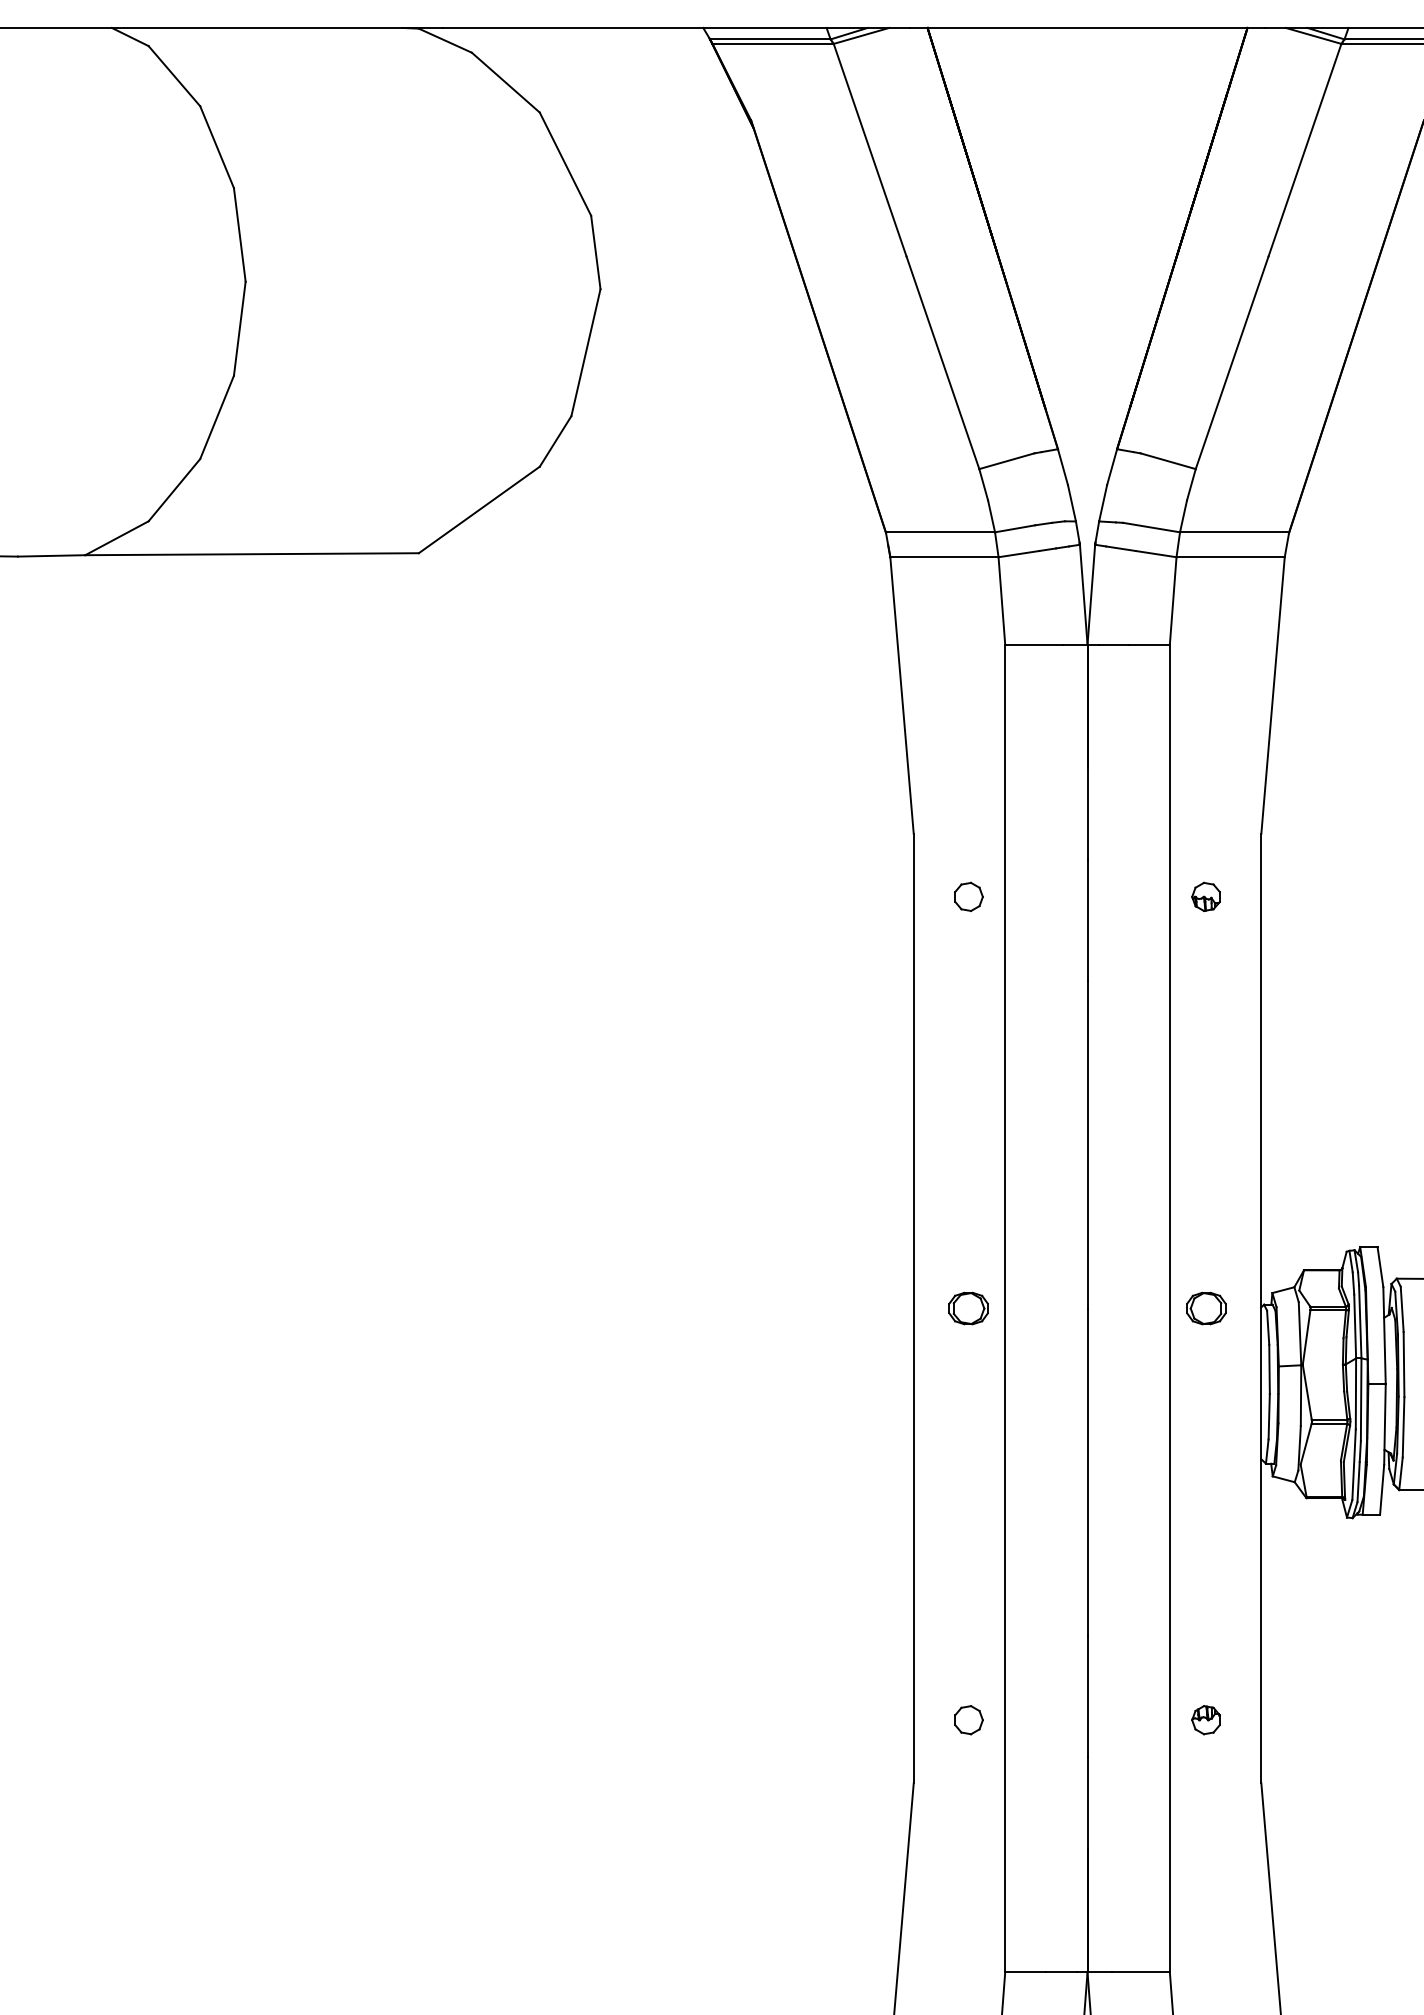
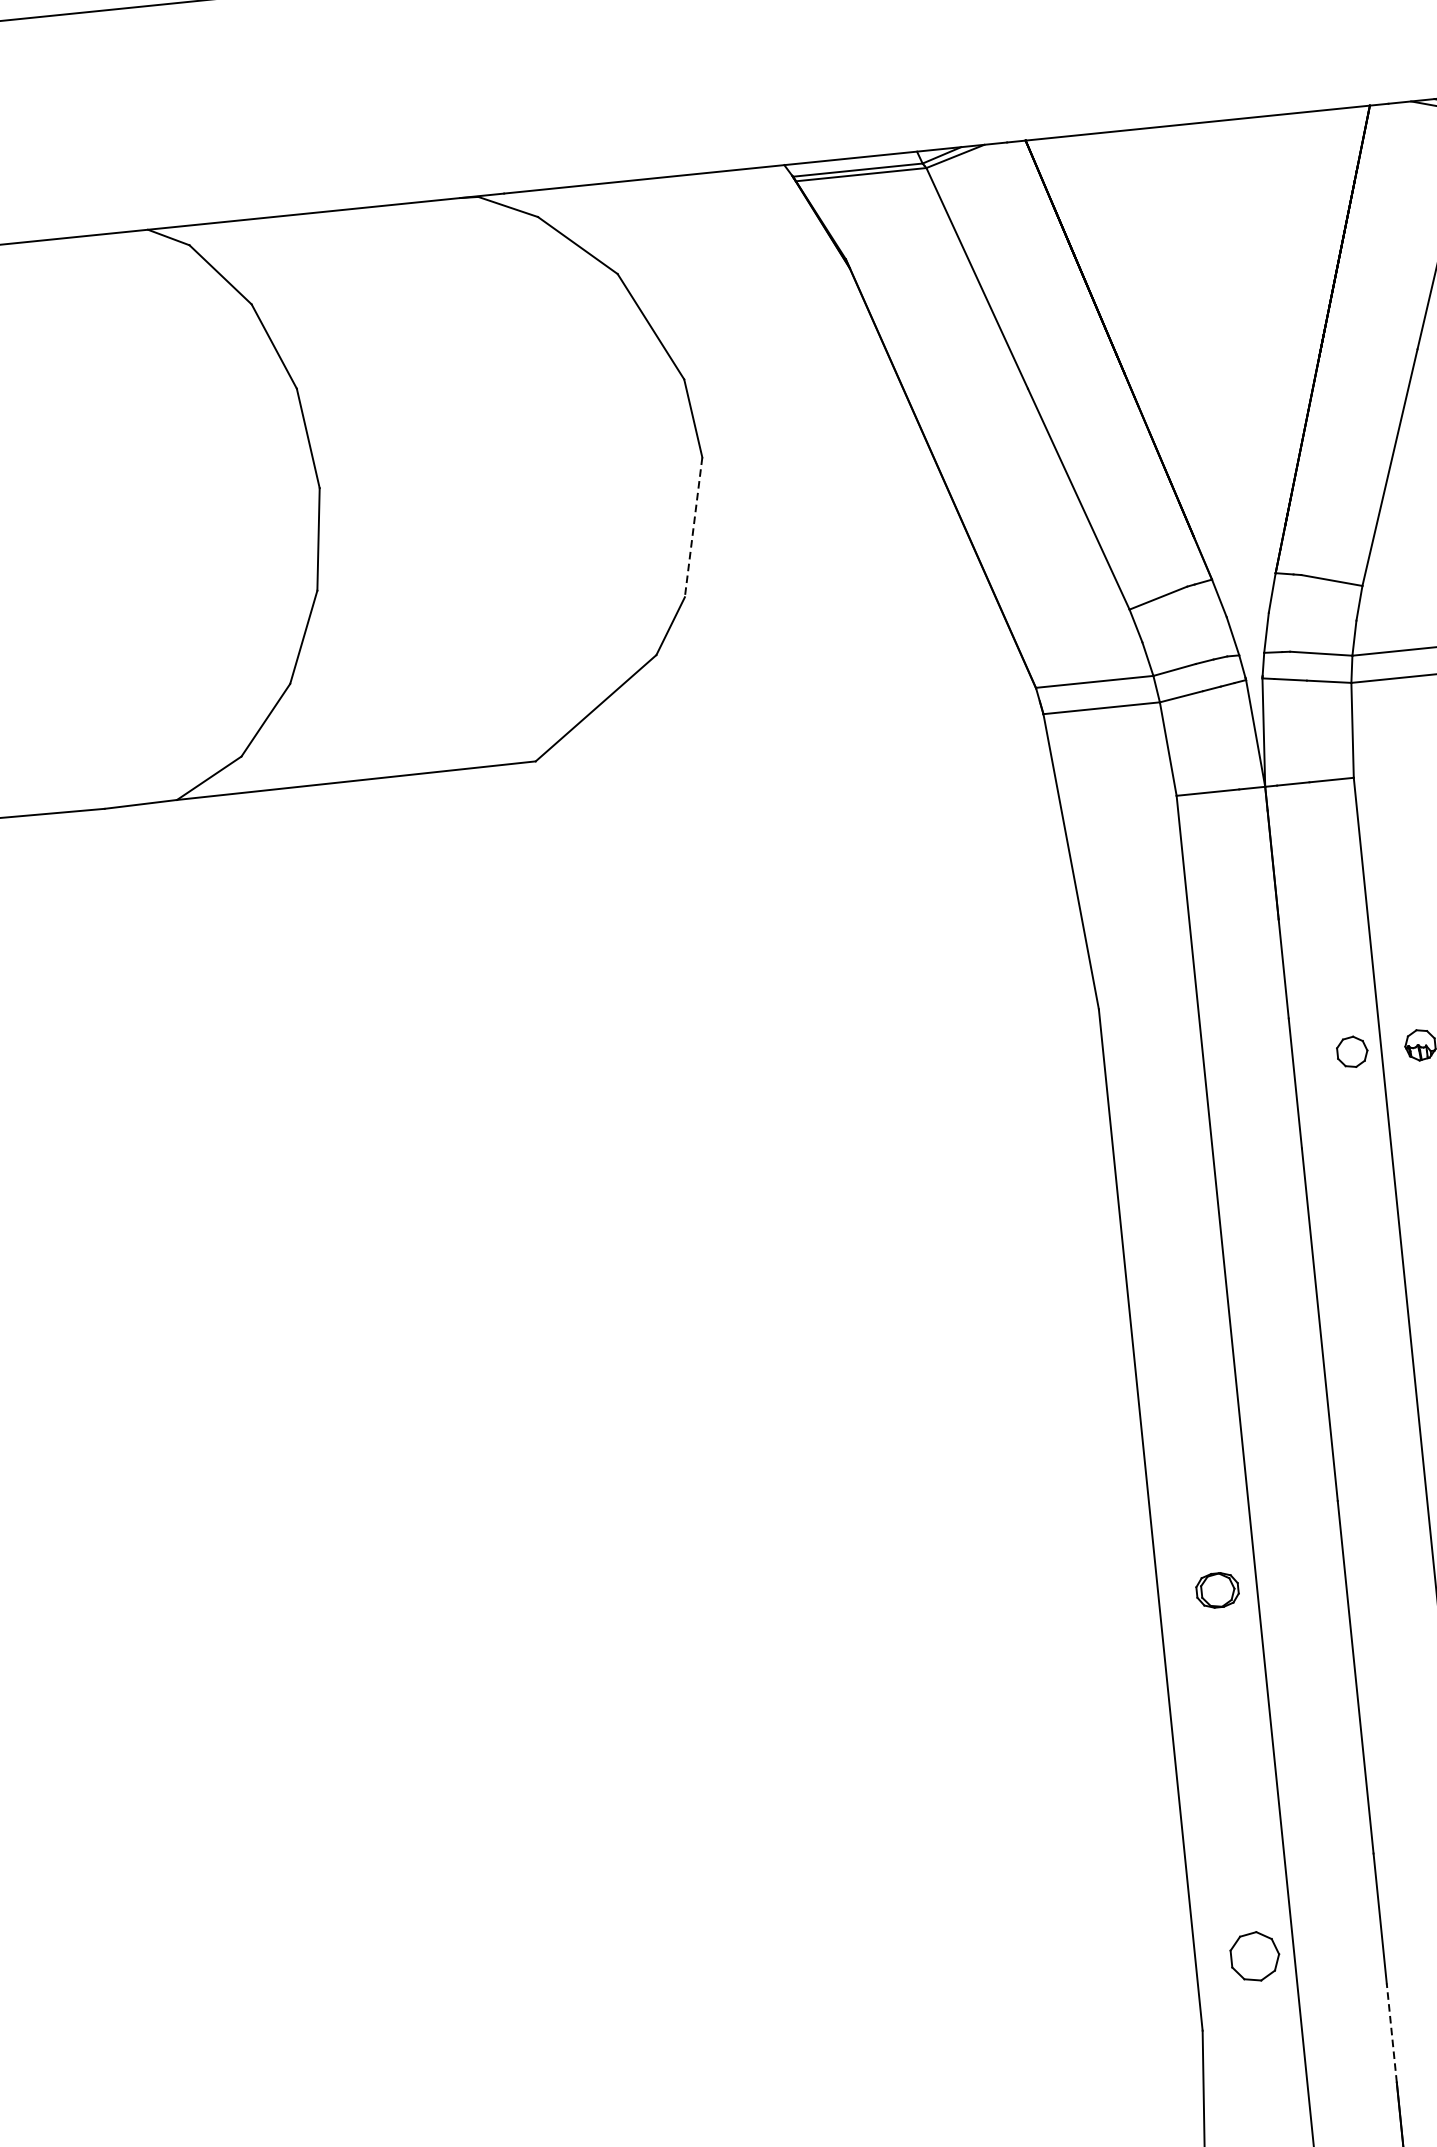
line: (585, 353) -> (693, 528), solid -> dashed
part: (968, 896) -> (1351, 1051), moved
part: (968, 1308) -> (1217, 1590), moved
part: (968, 1720) -> (1254, 1957), size x1.6
line: (1087, 1802) -> (1391, 2032), solid -> dashed

